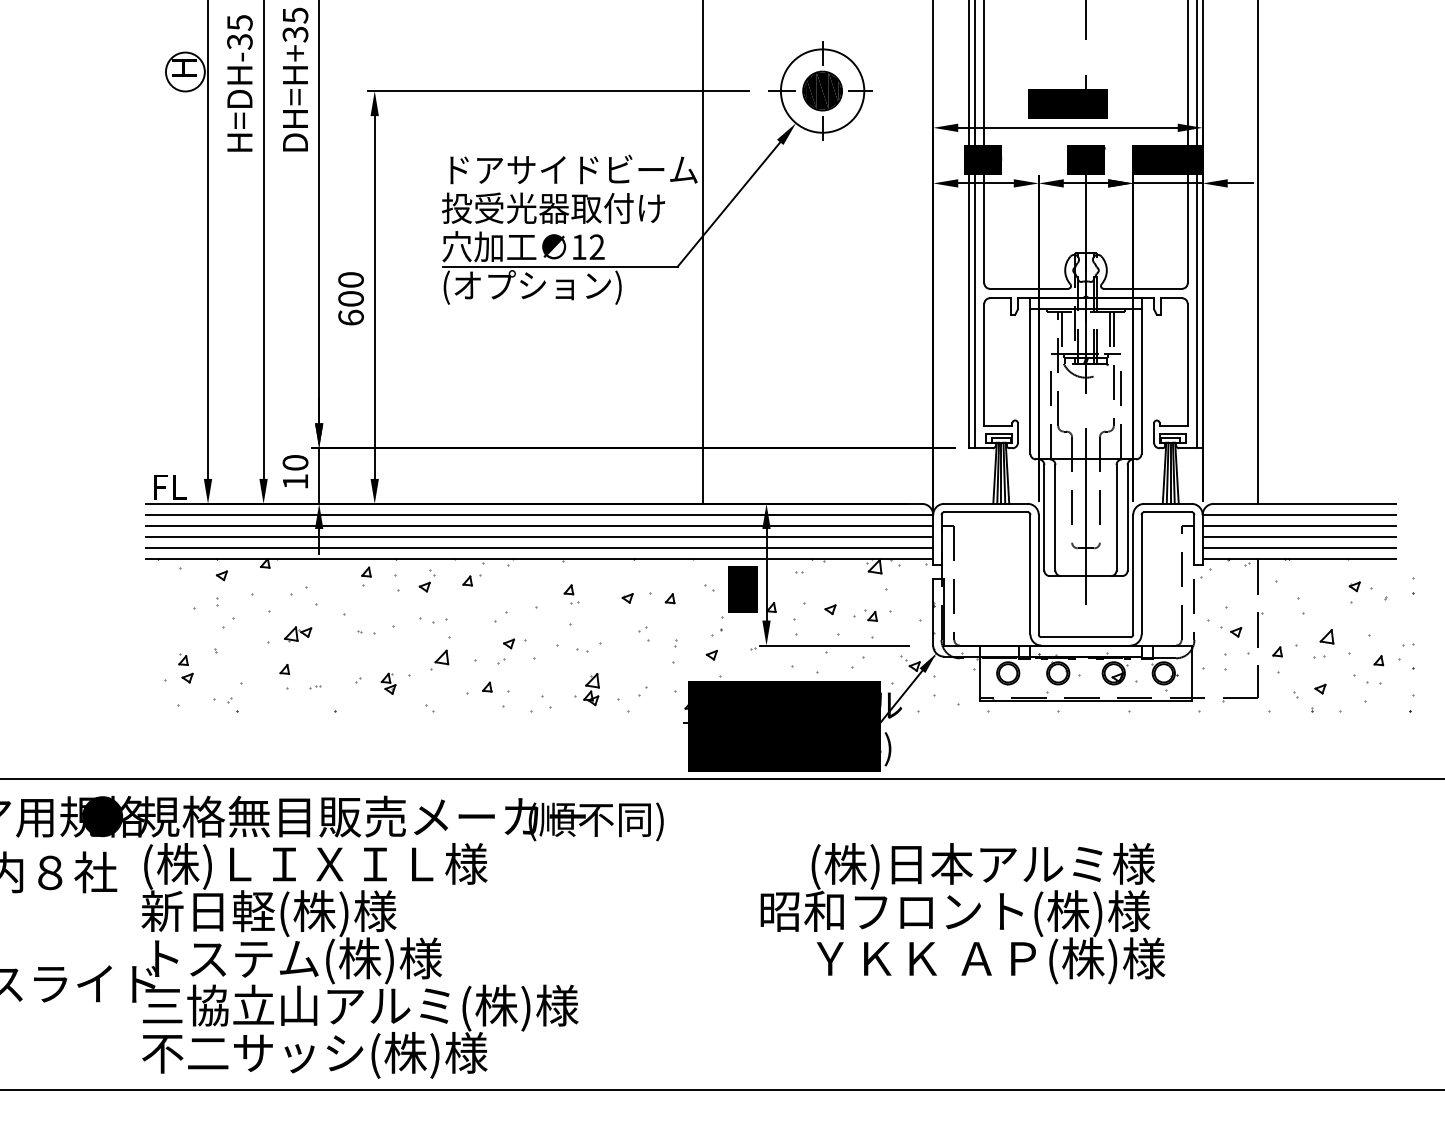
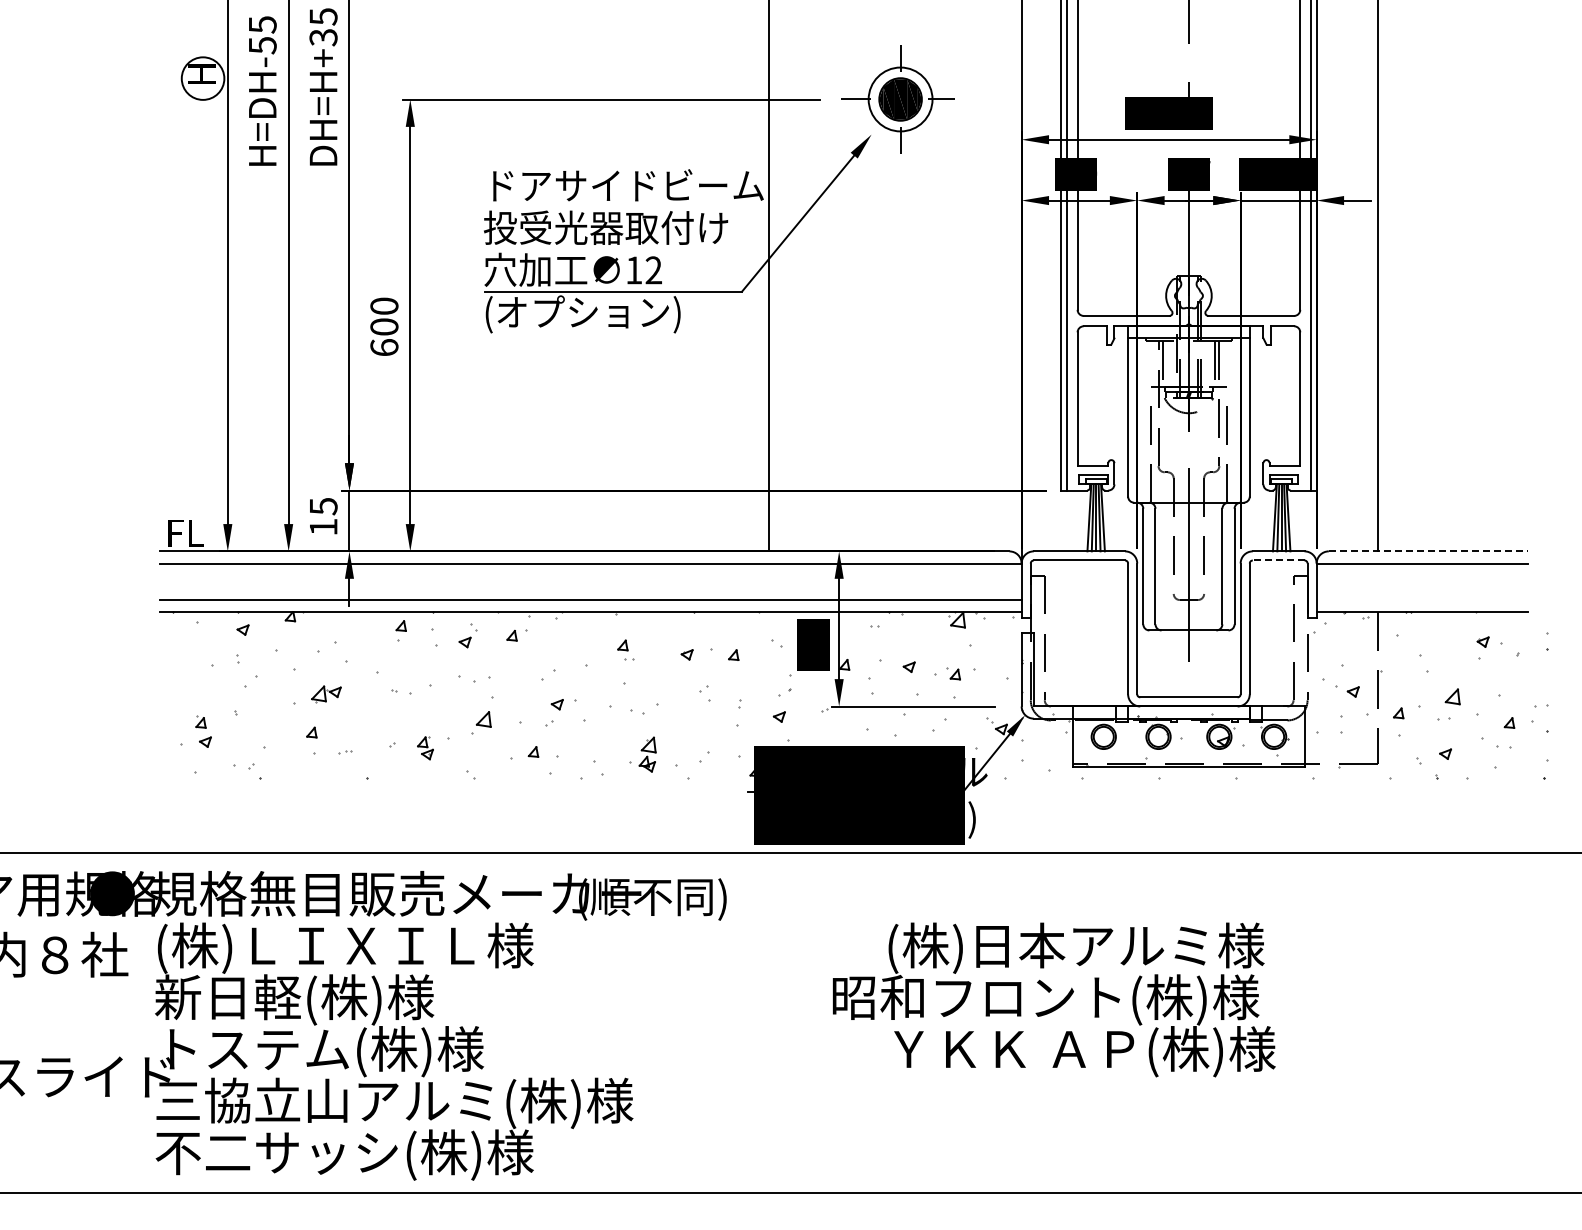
text: (239, 41) -> (262, 45), H=DH-35 -> H=DH-55
circle: (822, 91) -> (900, 99), size x0.7
text: (295, 462) -> (323, 506), 10 -> 15
line: (1304, 503) -> (1428, 551), solid -> dashed
line: (1167, 512) -> (1278, 560), solid -> dashed
line: (539, 525) -> (590, 575), removed
line: (1299, 525) -> (1422, 575), removed
line: (539, 536) -> (590, 587), removed
line: (1299, 536) -> (1422, 587), removed
line: (1299, 548) -> (1422, 600), removed

